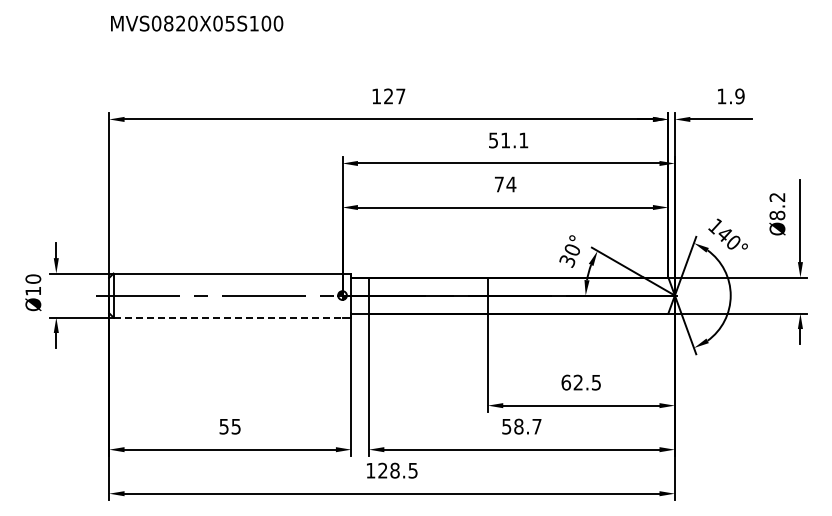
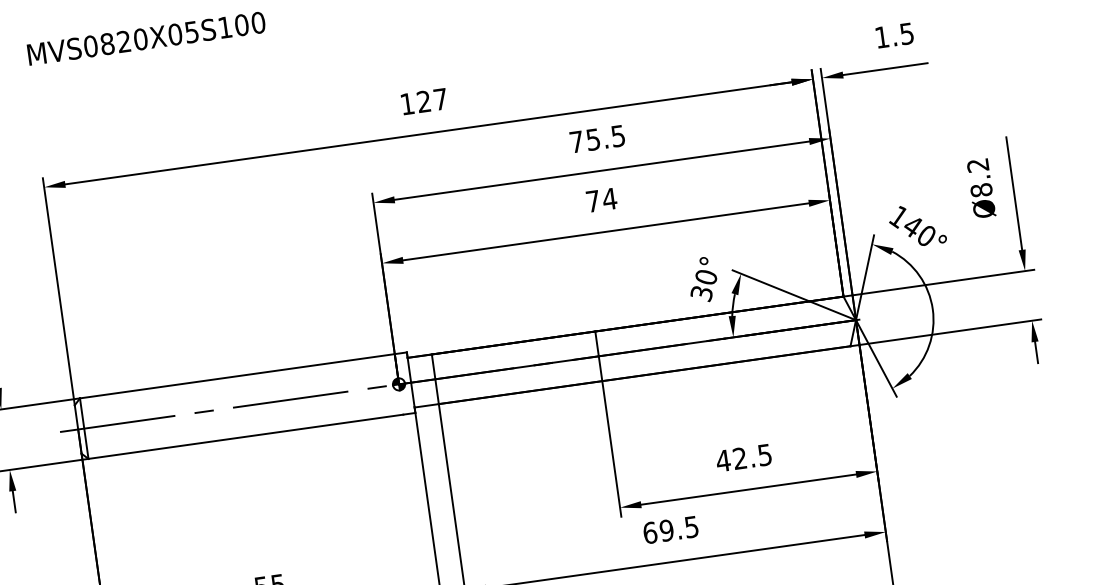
text: (739, 96) -> (906, 33), 1.9 -> 1.5
text: (508, 140) -> (597, 139), 51.1 -> 75.5
line: (228, 317) -> (246, 436), dashed -> solid
text: (566, 382) -> (723, 460), 62.5 -> 42.5
text: (521, 426) -> (670, 529), 58.7 -> 69.5

